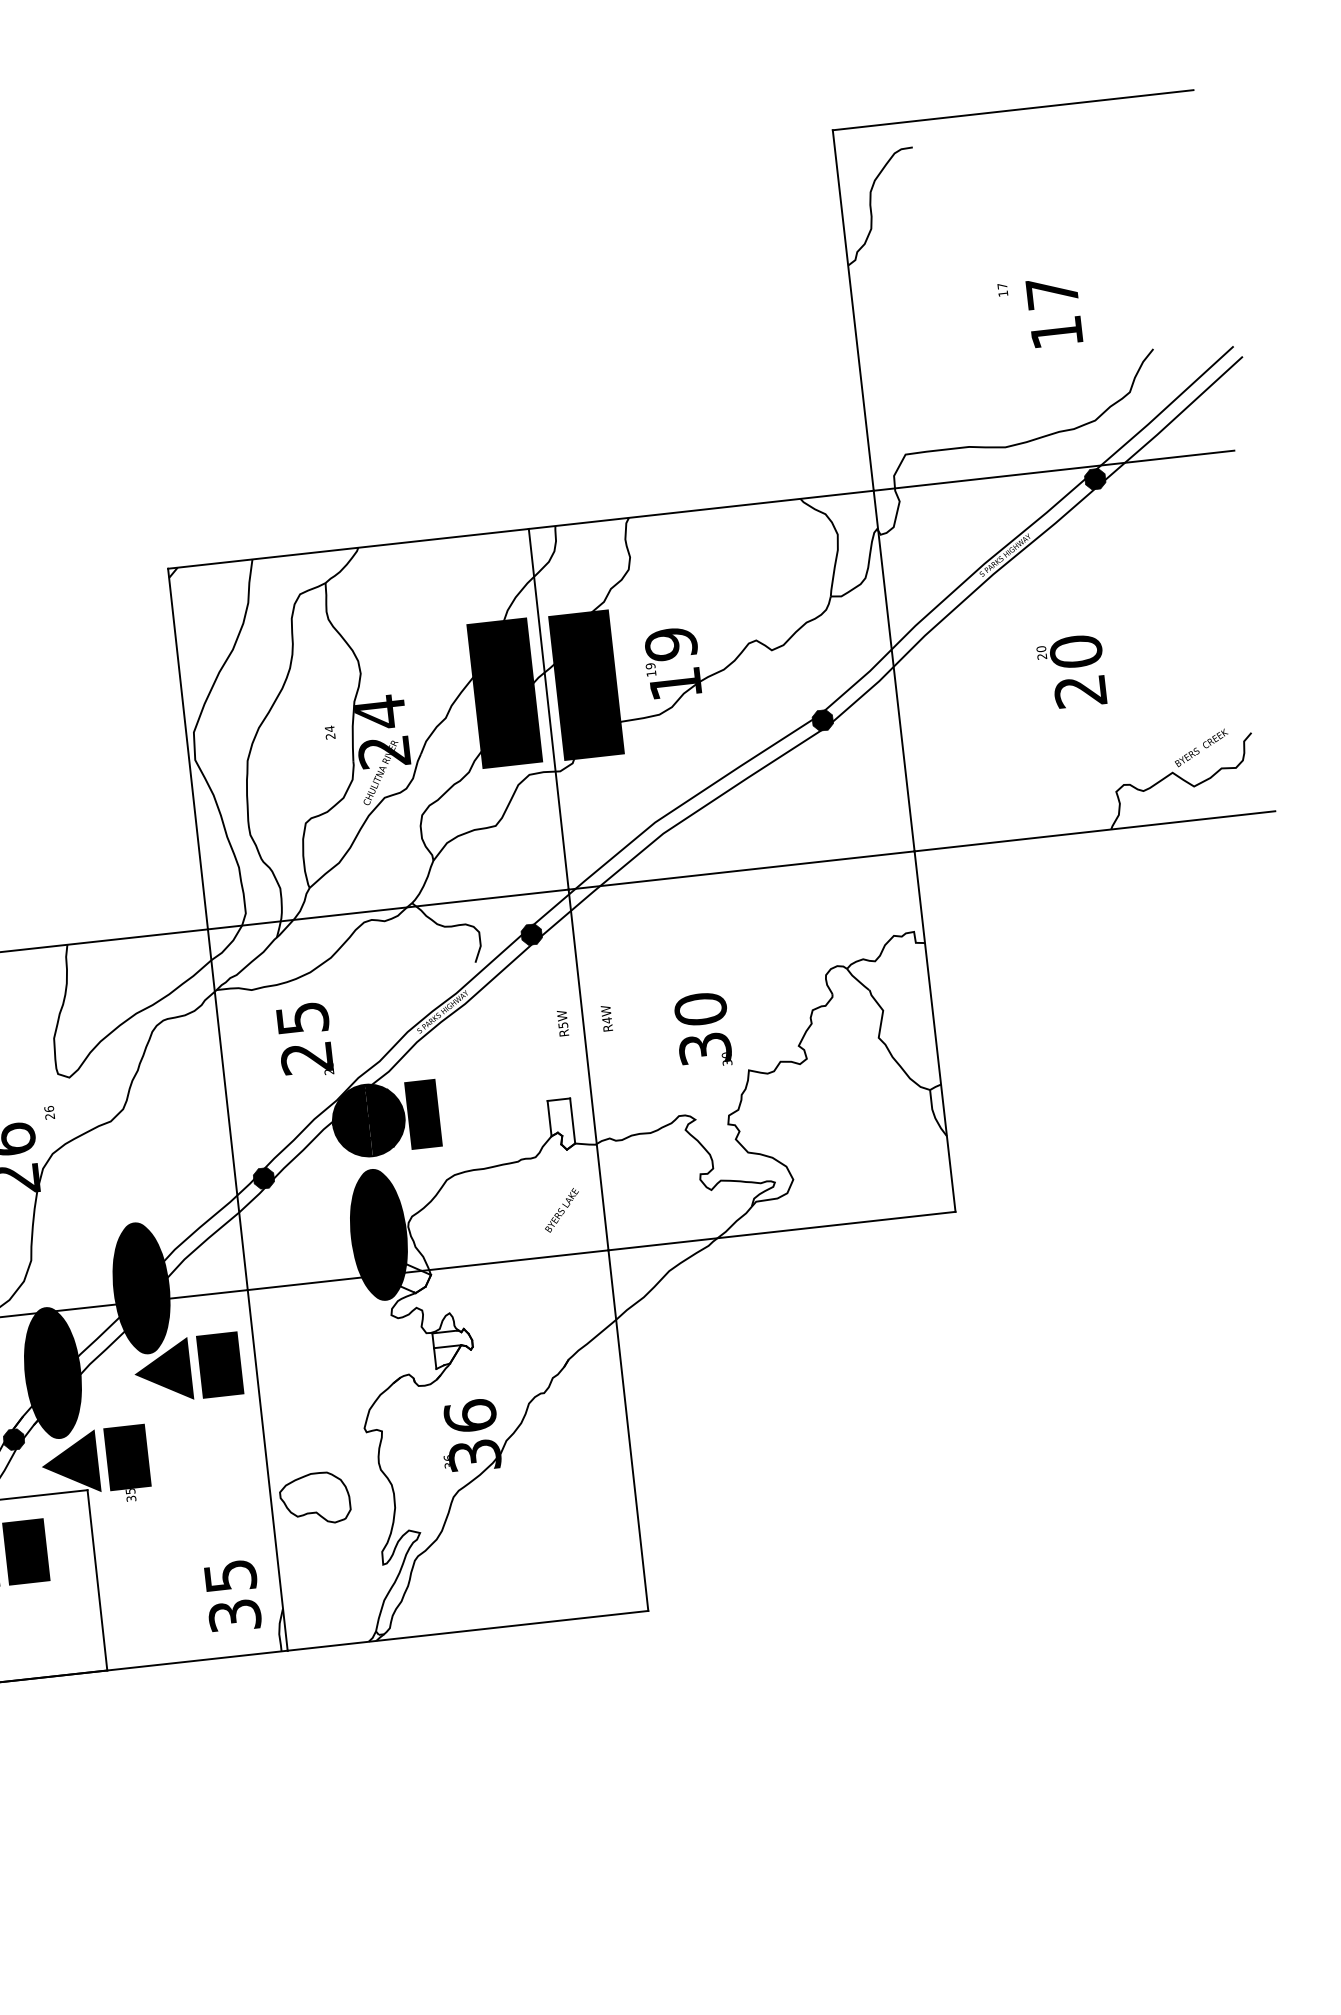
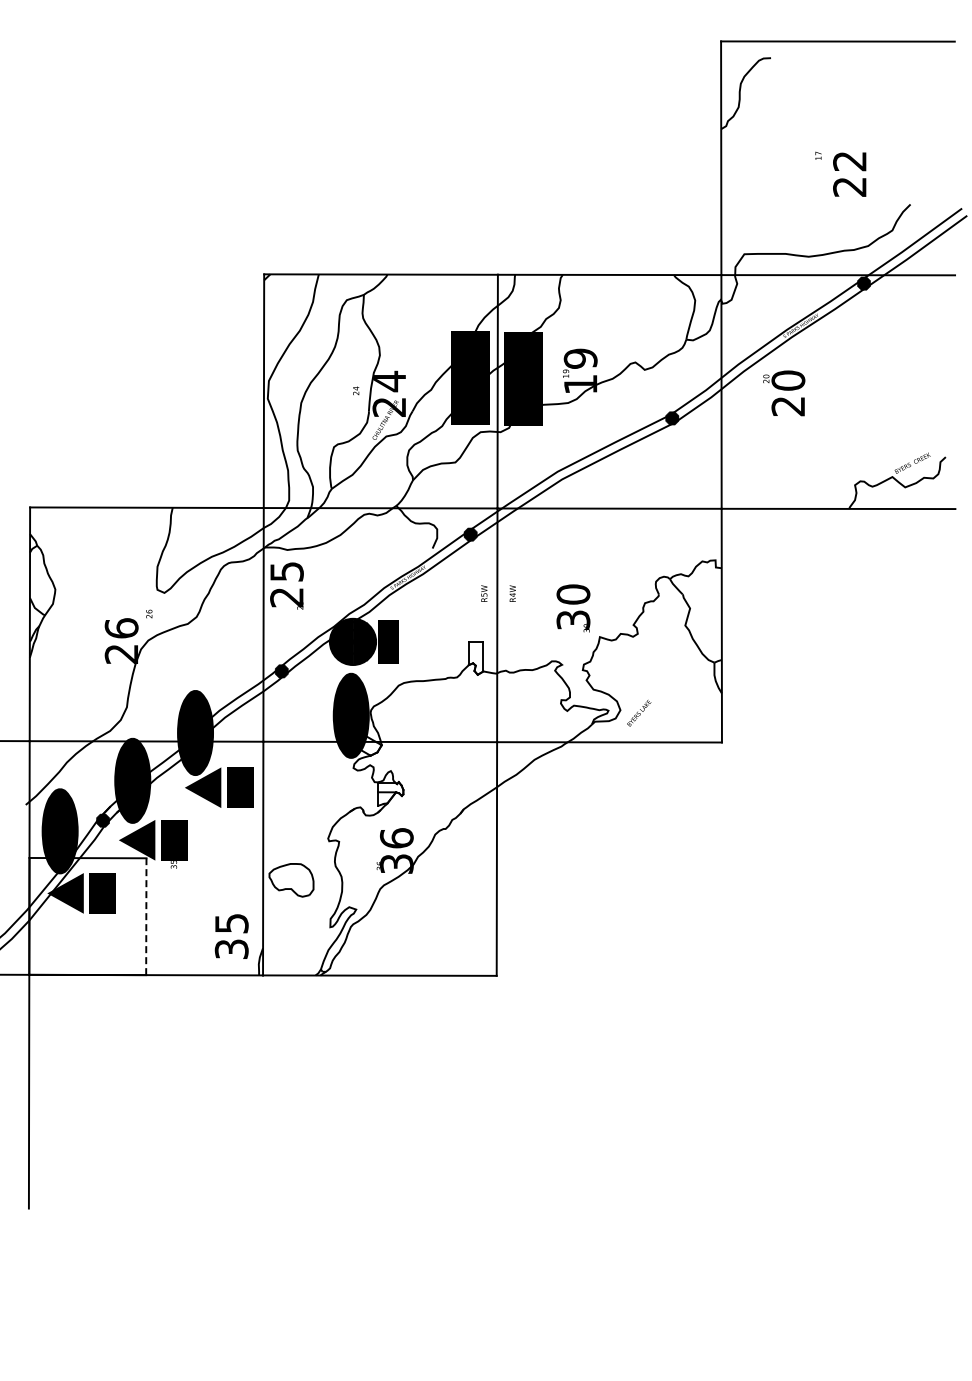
text: (1053, 313) -> (849, 174), 17 -> 22
text: (1072, 672) -> (784, 393), moved
text: (304, 1039) -> (286, 585), moved
text: (562, 1209) -> (639, 712), moved
line: (97, 1579) -> (146, 916), solid -> dashed

